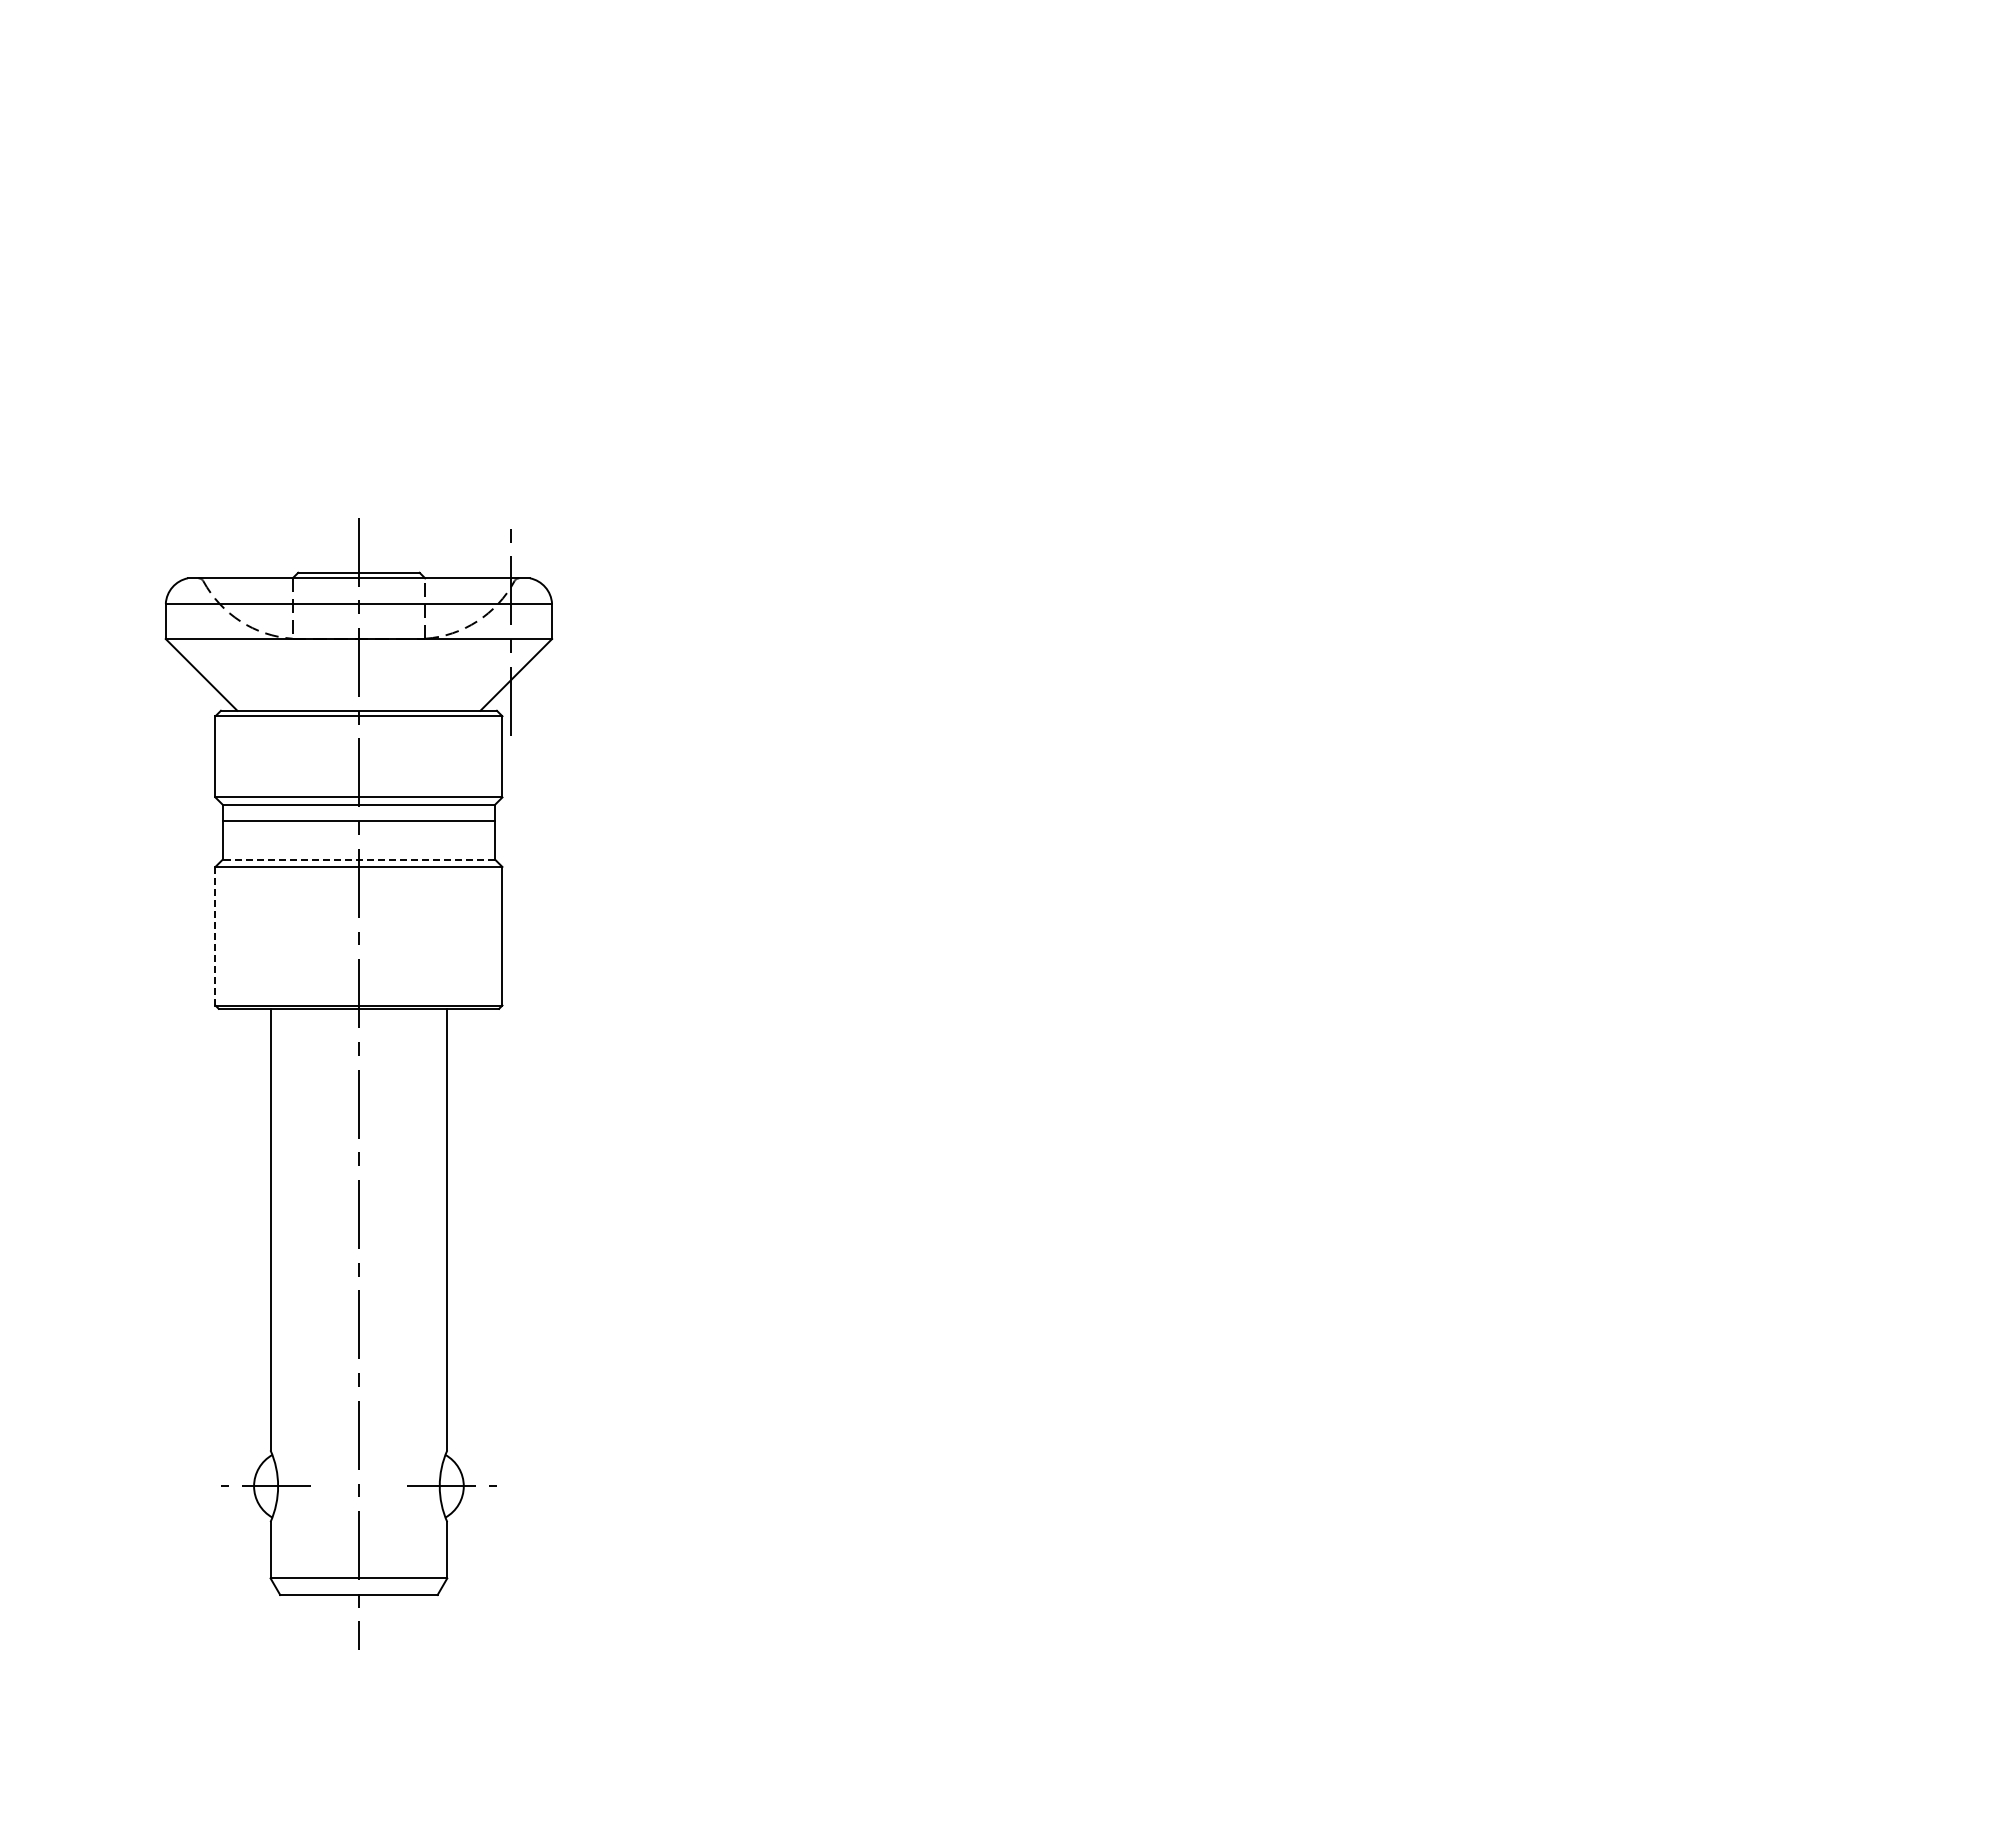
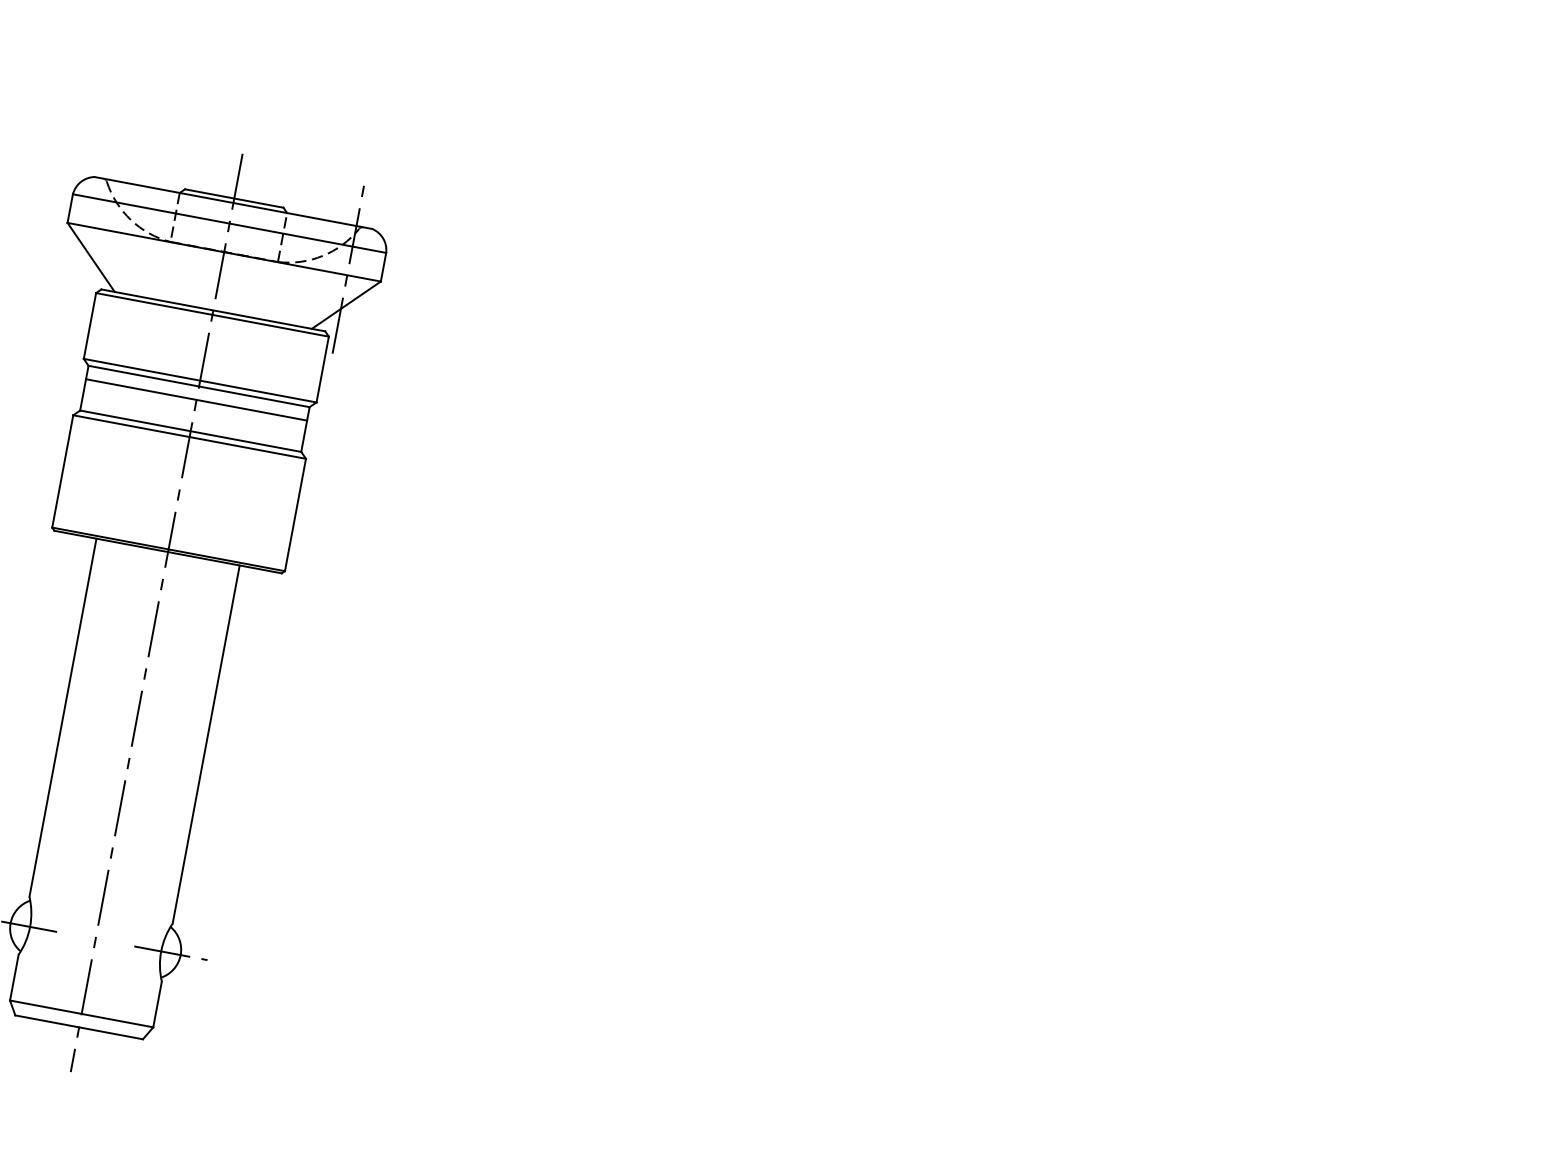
line: (358, 859) -> (190, 430), dashed -> solid
line: (215, 936) -> (62, 471), dashed -> solid

